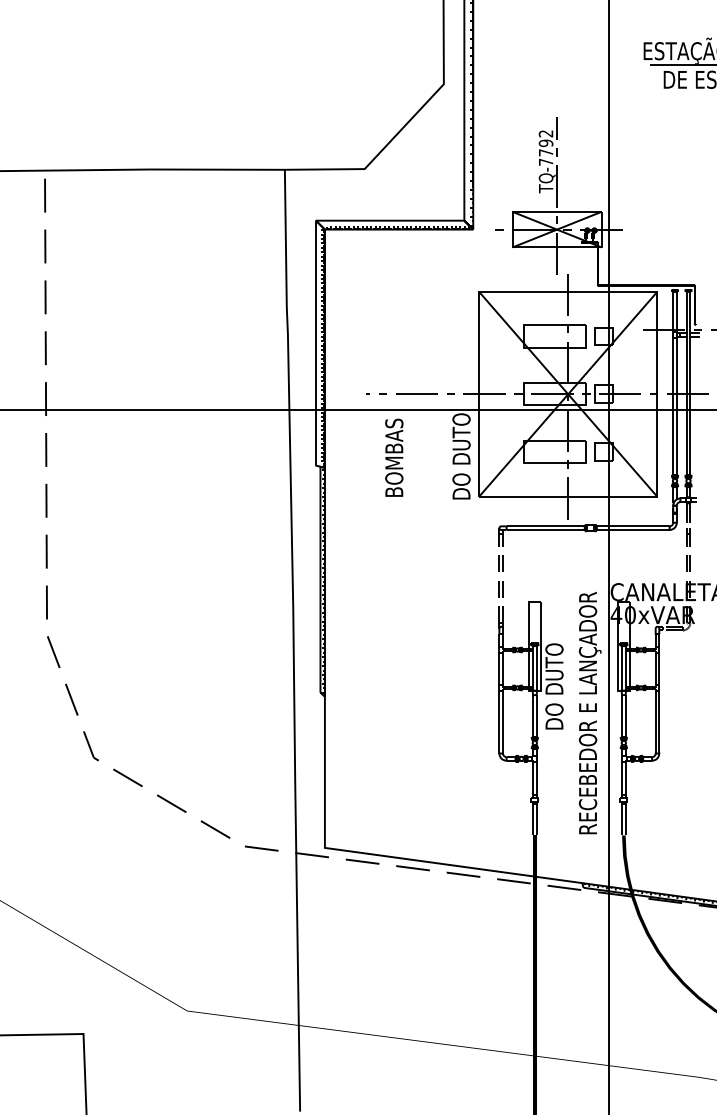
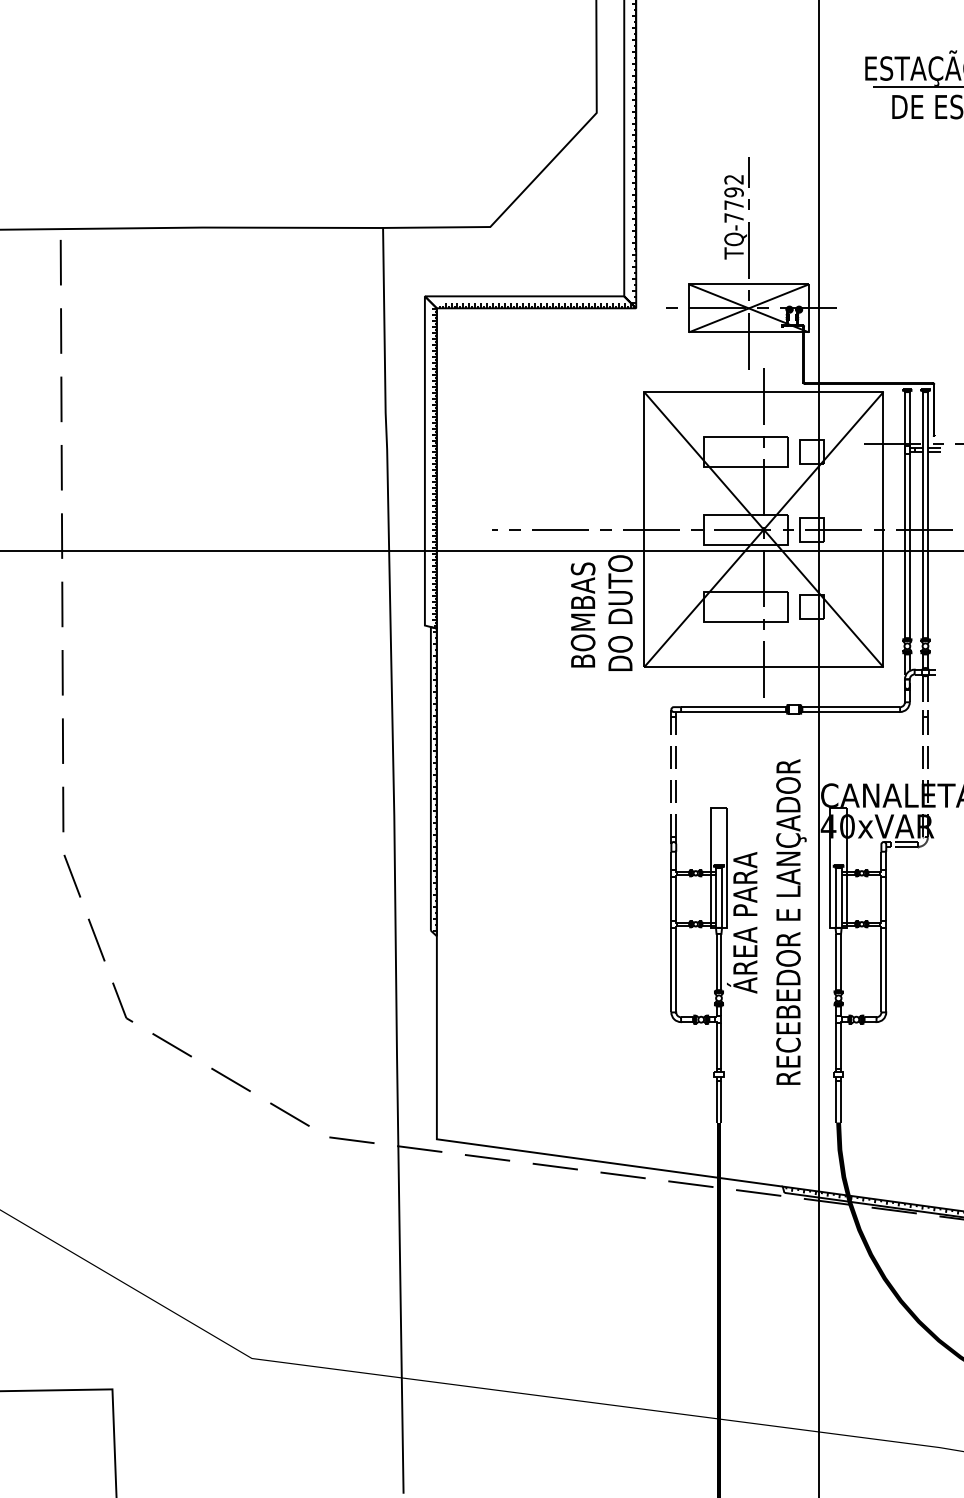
text: (393, 457) -> (582, 614), moved
text: (552, 686) -> (742, 922), DO DUTO -> ÁREA PARA
text: (590, 712) -> (791, 921), moved

